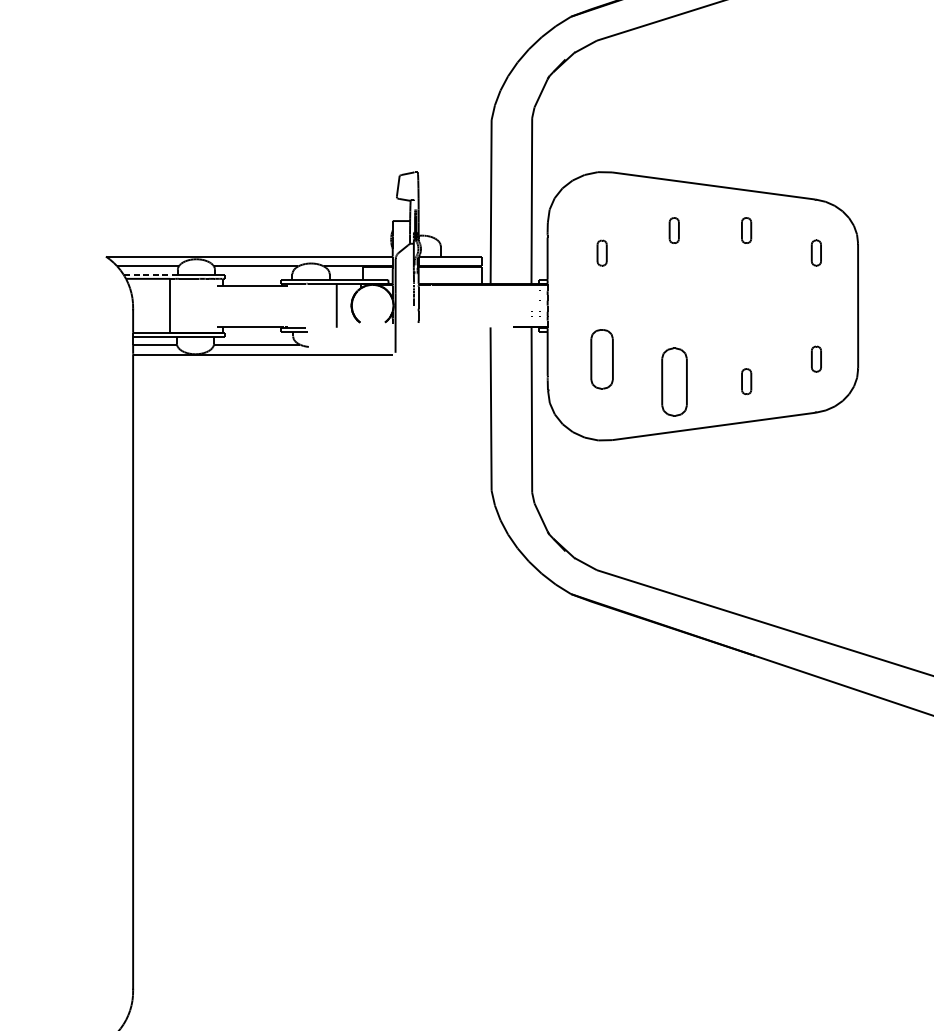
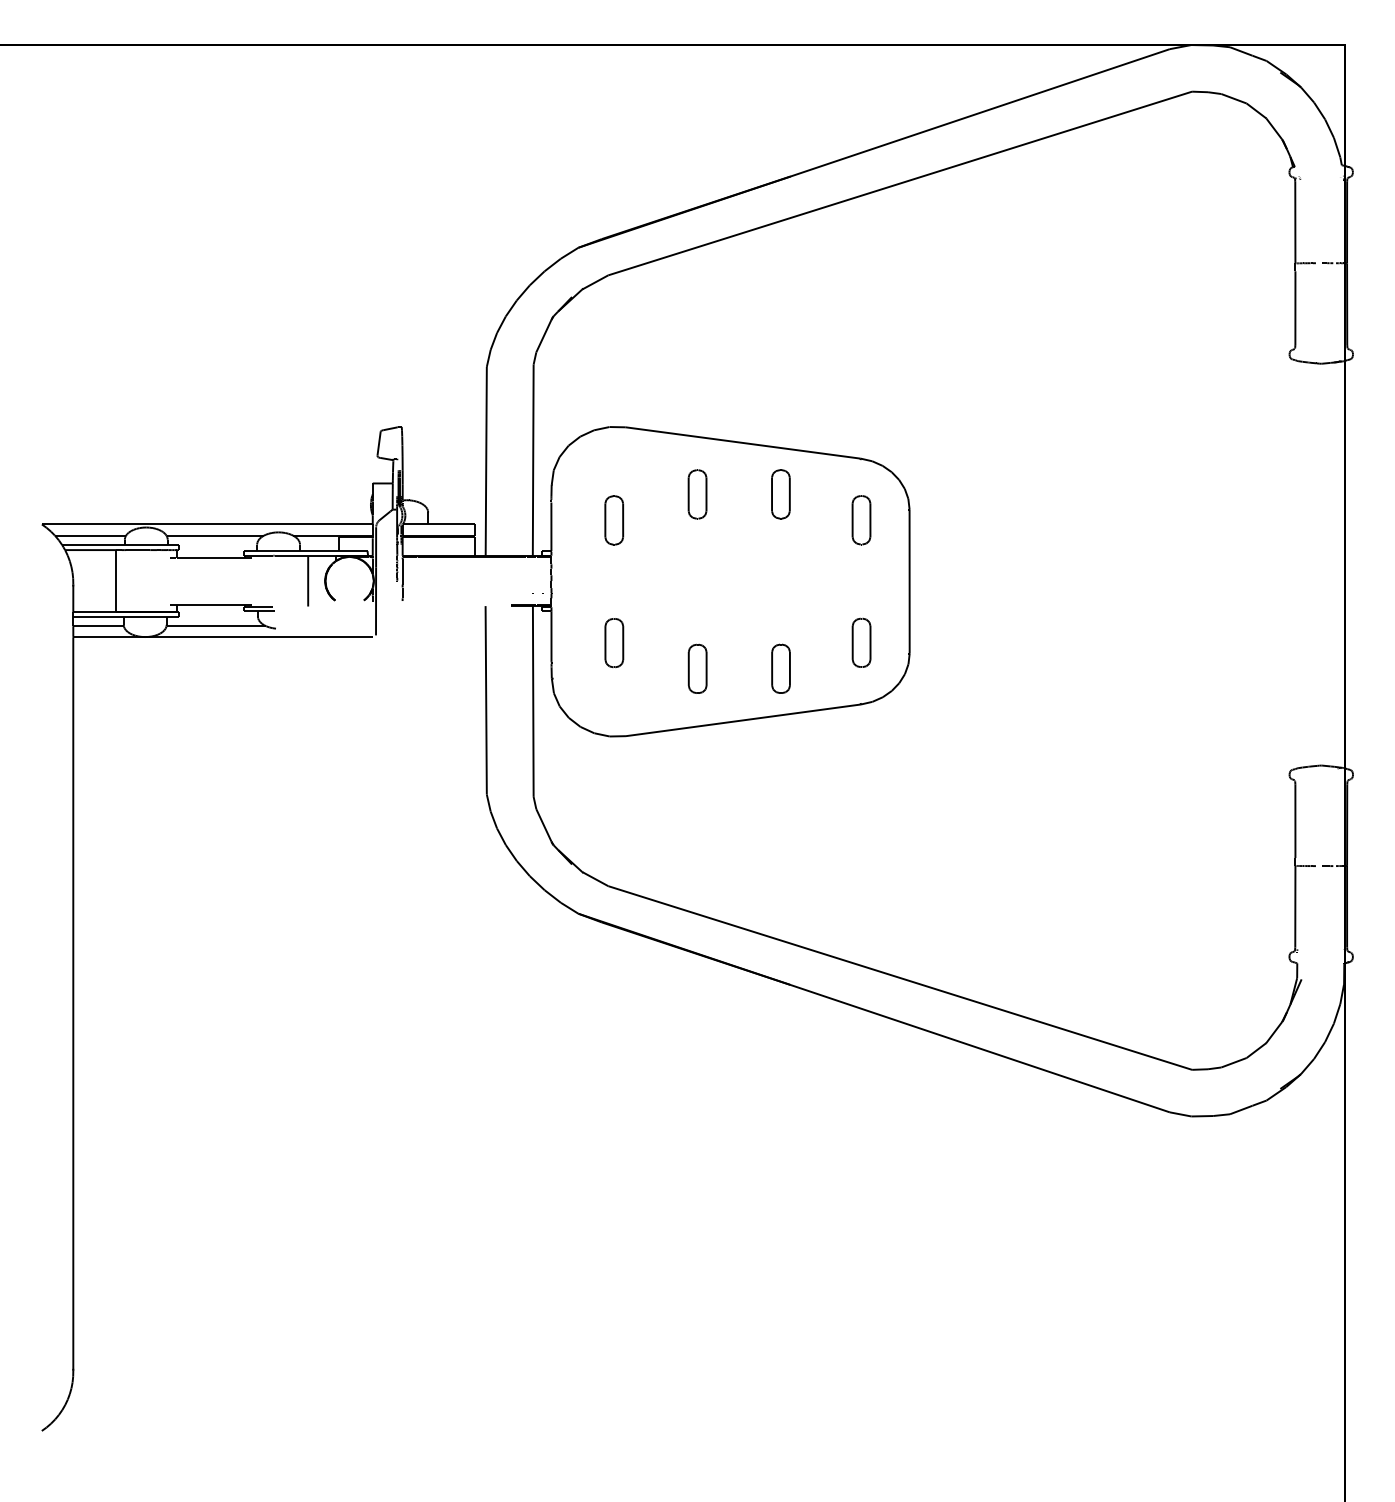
part: (674, 230) -> (697, 494), size x1.67
part: (746, 230) -> (780, 494), size x1.67
part: (602, 253) -> (614, 520), size x1.67
part: (816, 253) -> (861, 520), size x1.67
line: (150, 274) -> (93, 545), dashed -> solid
part: (816, 358) -> (861, 642), size x1.67
part: (602, 359) -> (614, 643), size x0.71
part: (674, 381) -> (697, 668), size x0.62
part: (746, 381) -> (780, 668), size x1.67

